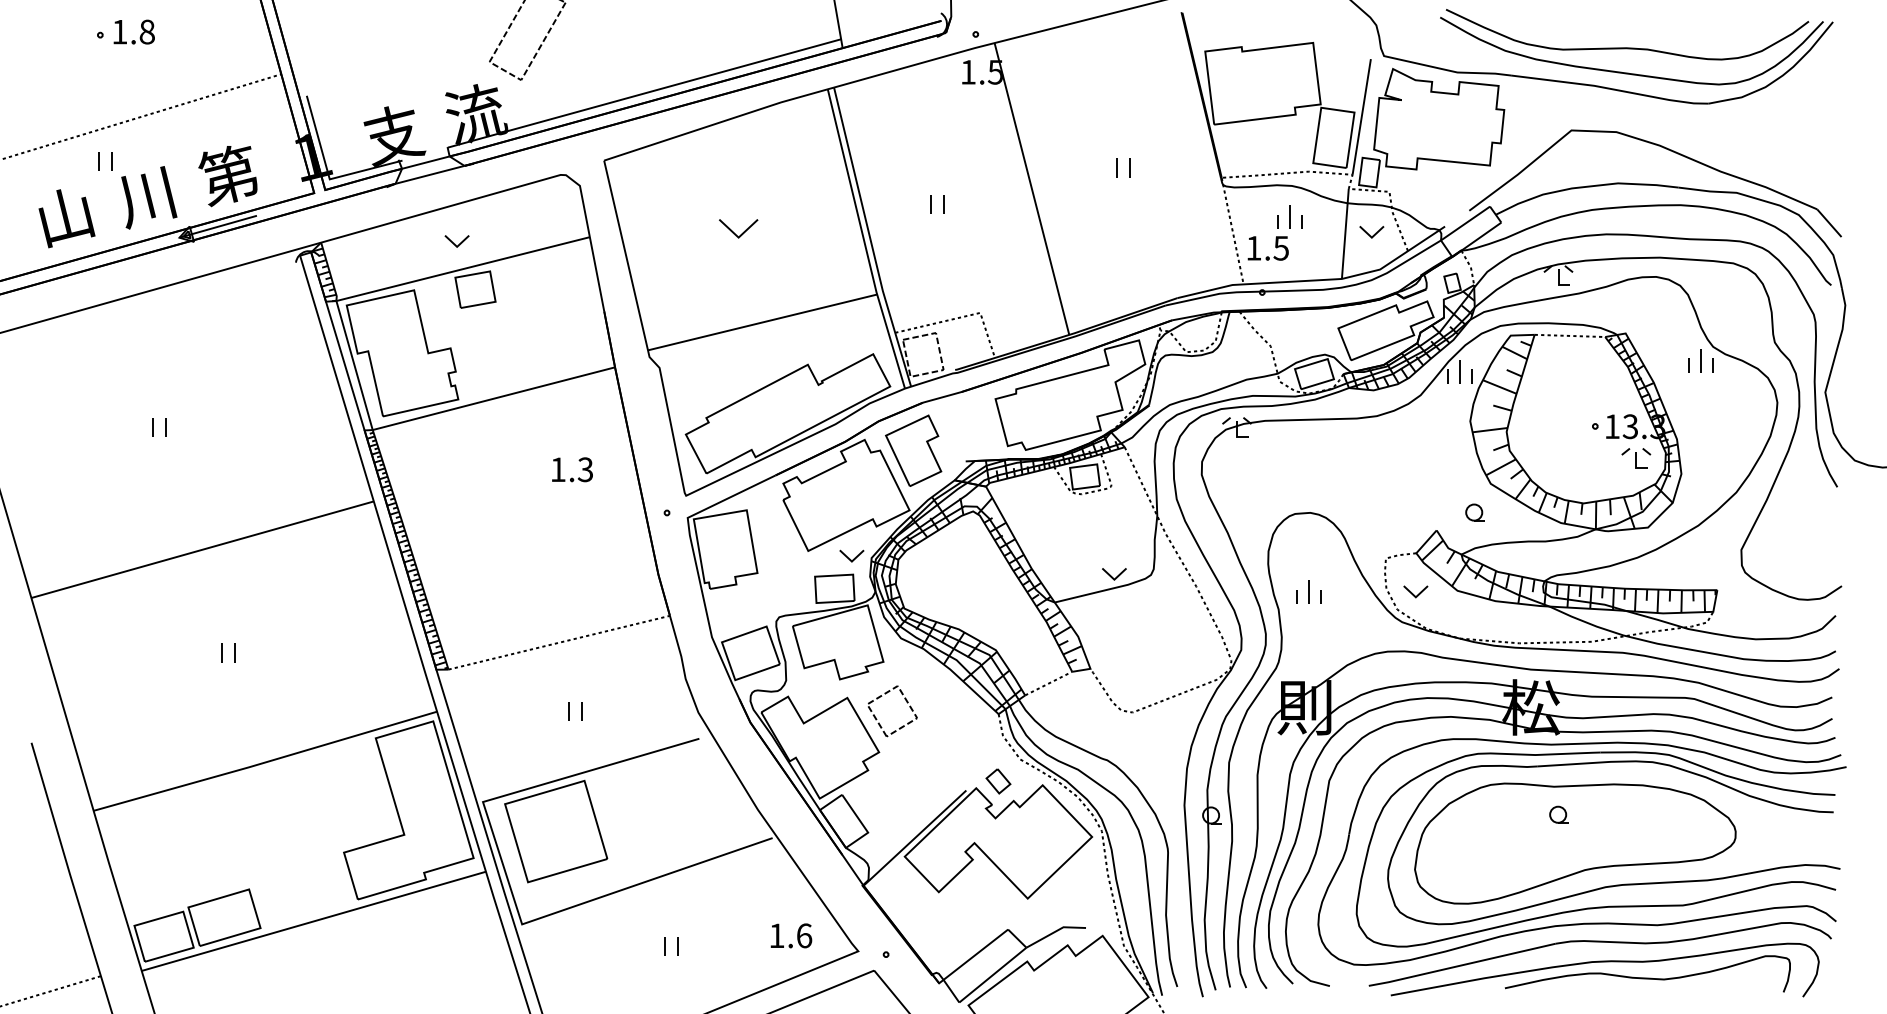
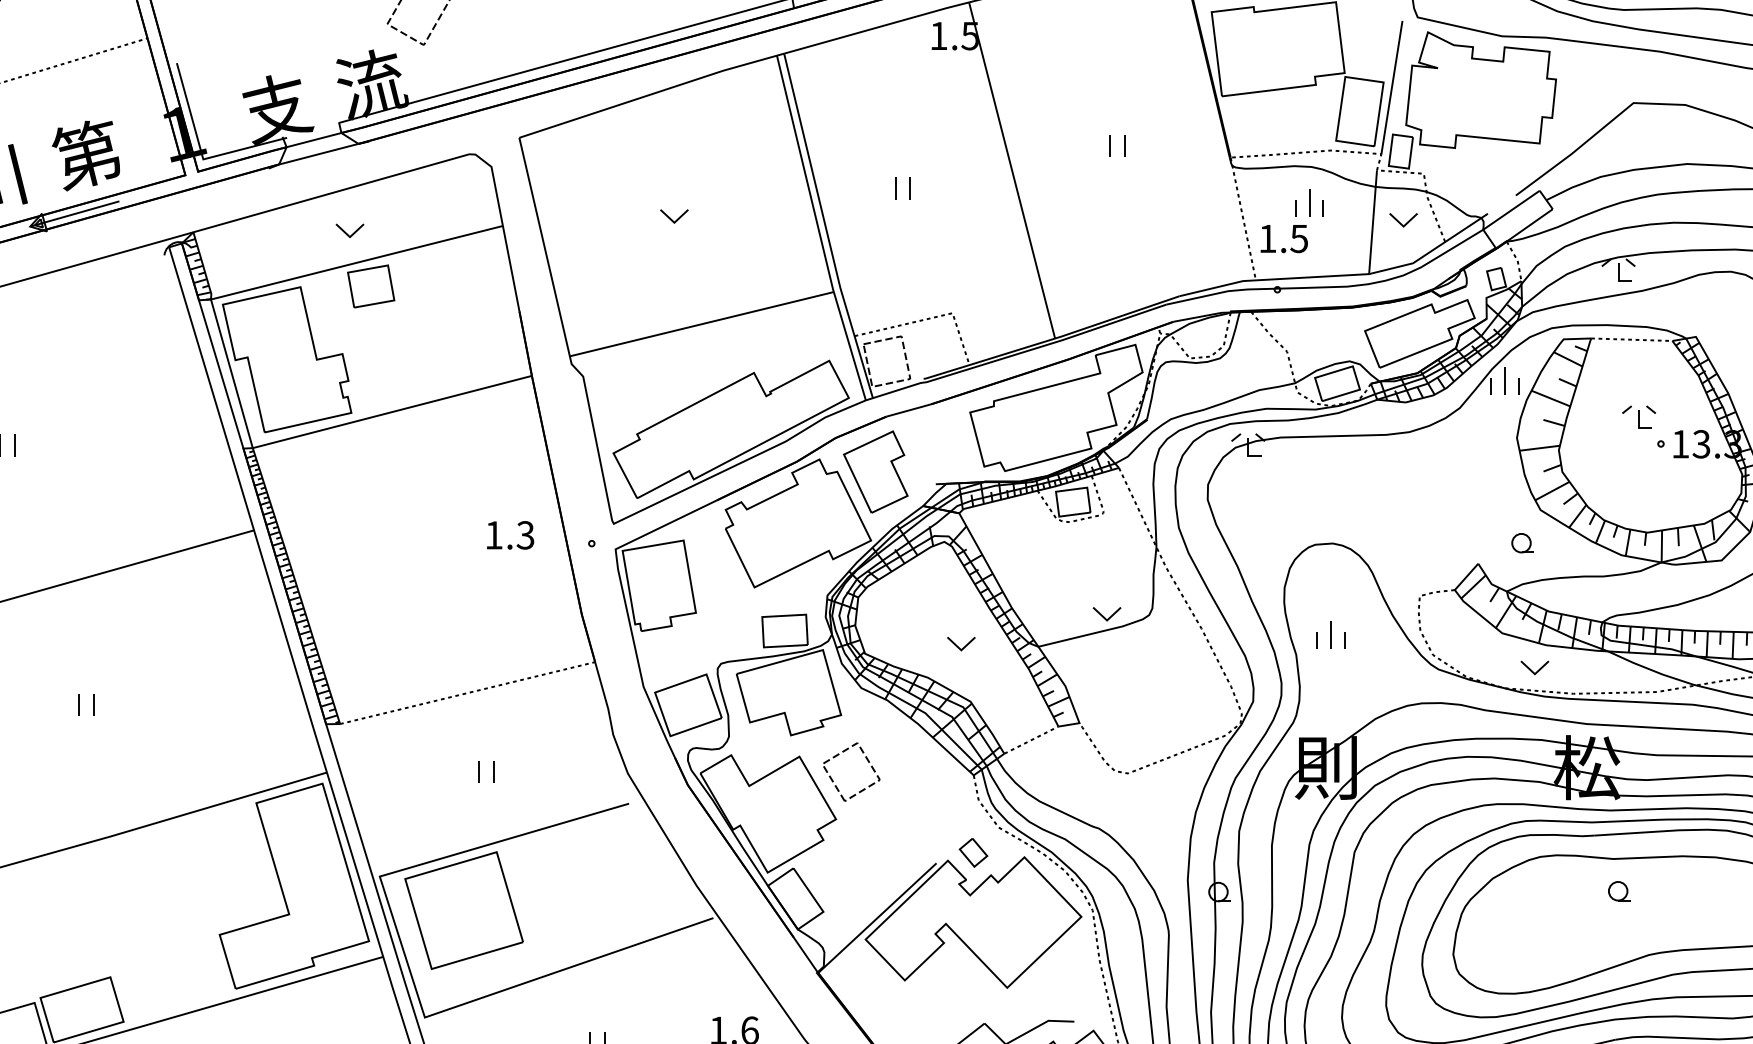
part: (738, 228) -> (674, 215), size x0.62
part: (1636, 458) -> (1639, 417), moved
text: (572, 469) -> (510, 535), moved
part: (851, 555) -> (960, 643), moved
part: (1415, 591) -> (1534, 667), moved

